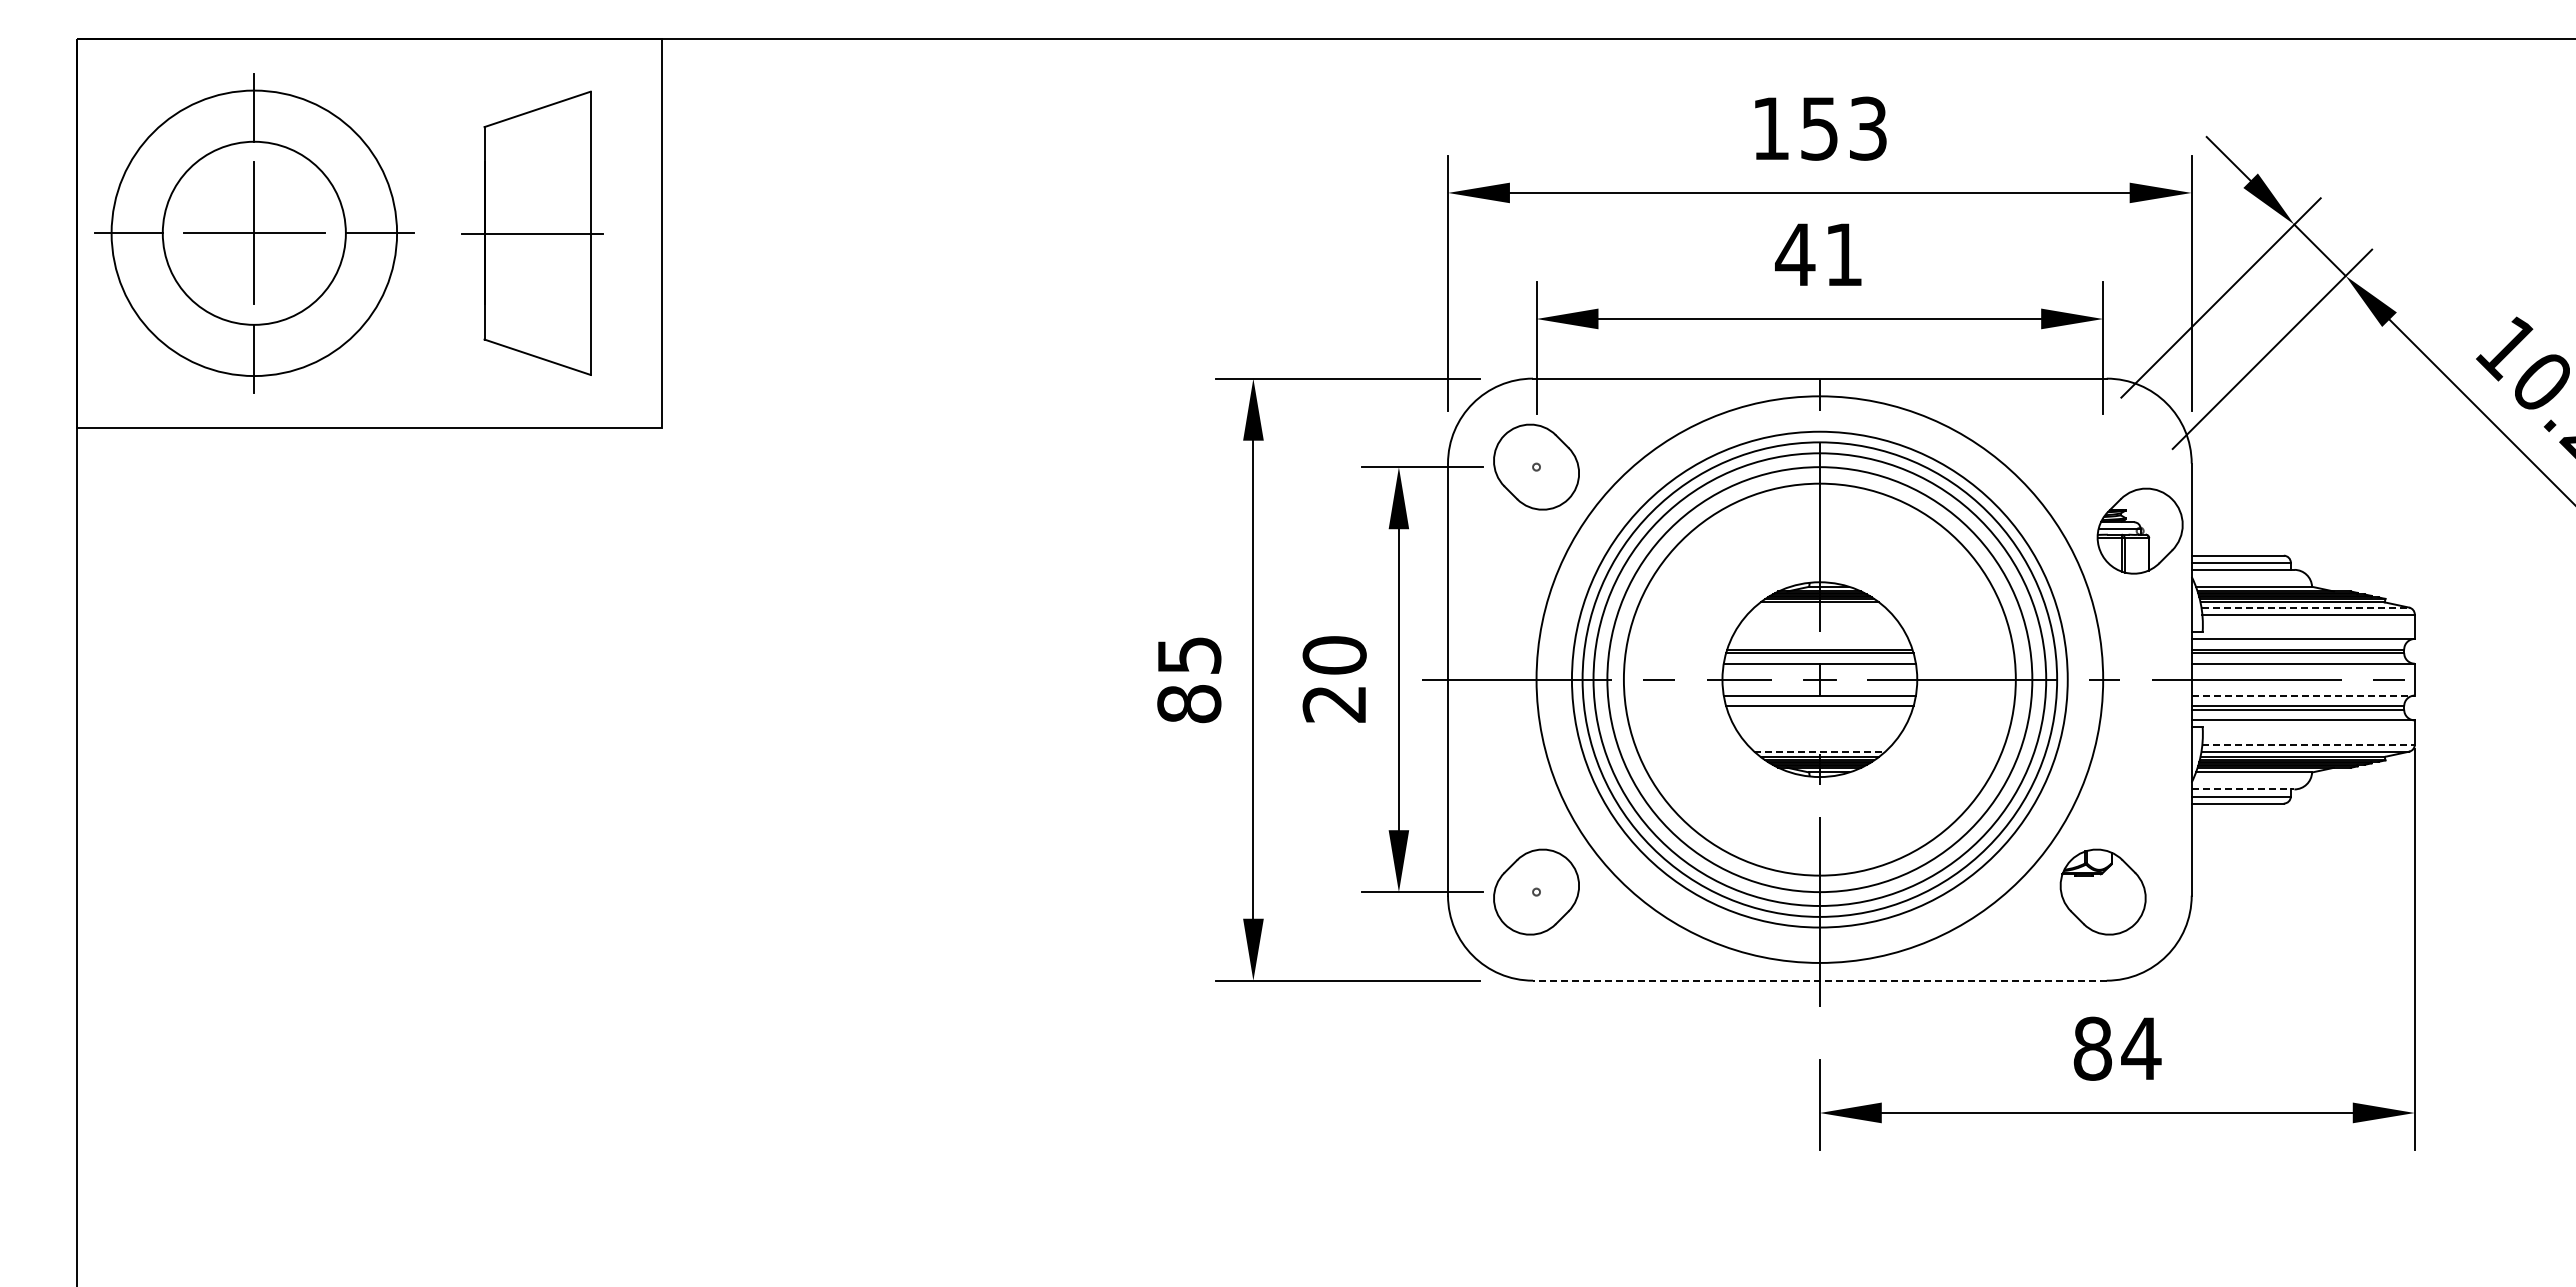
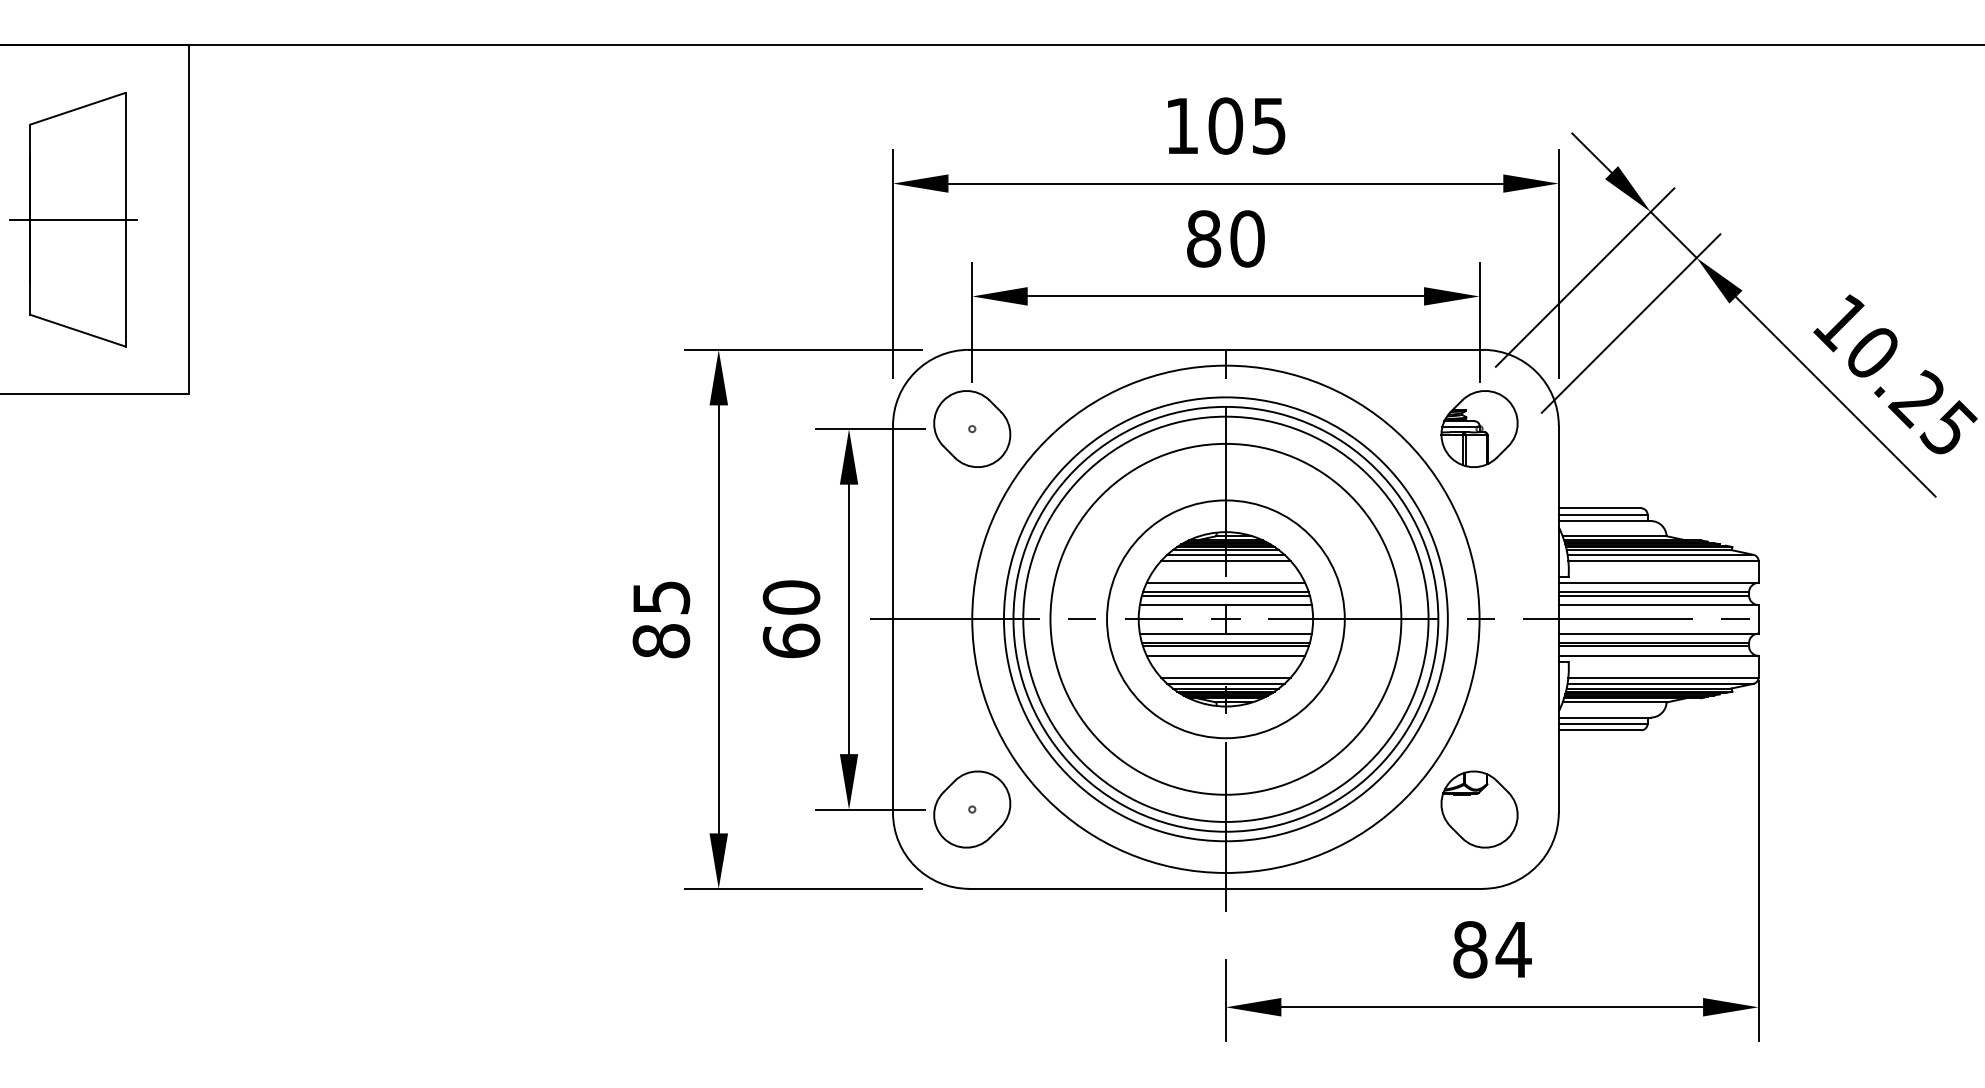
text: (1843, 128) -> (1247, 125), 153 -> 105
text: (1819, 254) -> (1225, 238), 41 -> 80
part: (2139, 530) -> (1478, 428), moved
line: (1819, 607) -> (1225, 554), added
line: (2305, 607) -> (1660, 554), dashed -> solid
line: (1819, 614) -> (1225, 561), added
line: (1819, 638) -> (1225, 582), added
circle: (1819, 679) -> (1225, 619), size x0.62
line: (2303, 695) -> (1658, 633), dashed -> solid
text: (1334, 703) -> (791, 640), 20 -> 60
line: (1819, 709) -> (1225, 646), added
line: (1819, 720) -> (1225, 655), added
line: (1819, 744) -> (1225, 677), added
line: (2309, 744) -> (1664, 677), dashed -> solid
line: (1819, 751) -> (1225, 683), dashed -> solid
line: (2243, 789) -> (1605, 717), dashed -> solid
line: (1819, 980) -> (1225, 888), dashed -> solid

